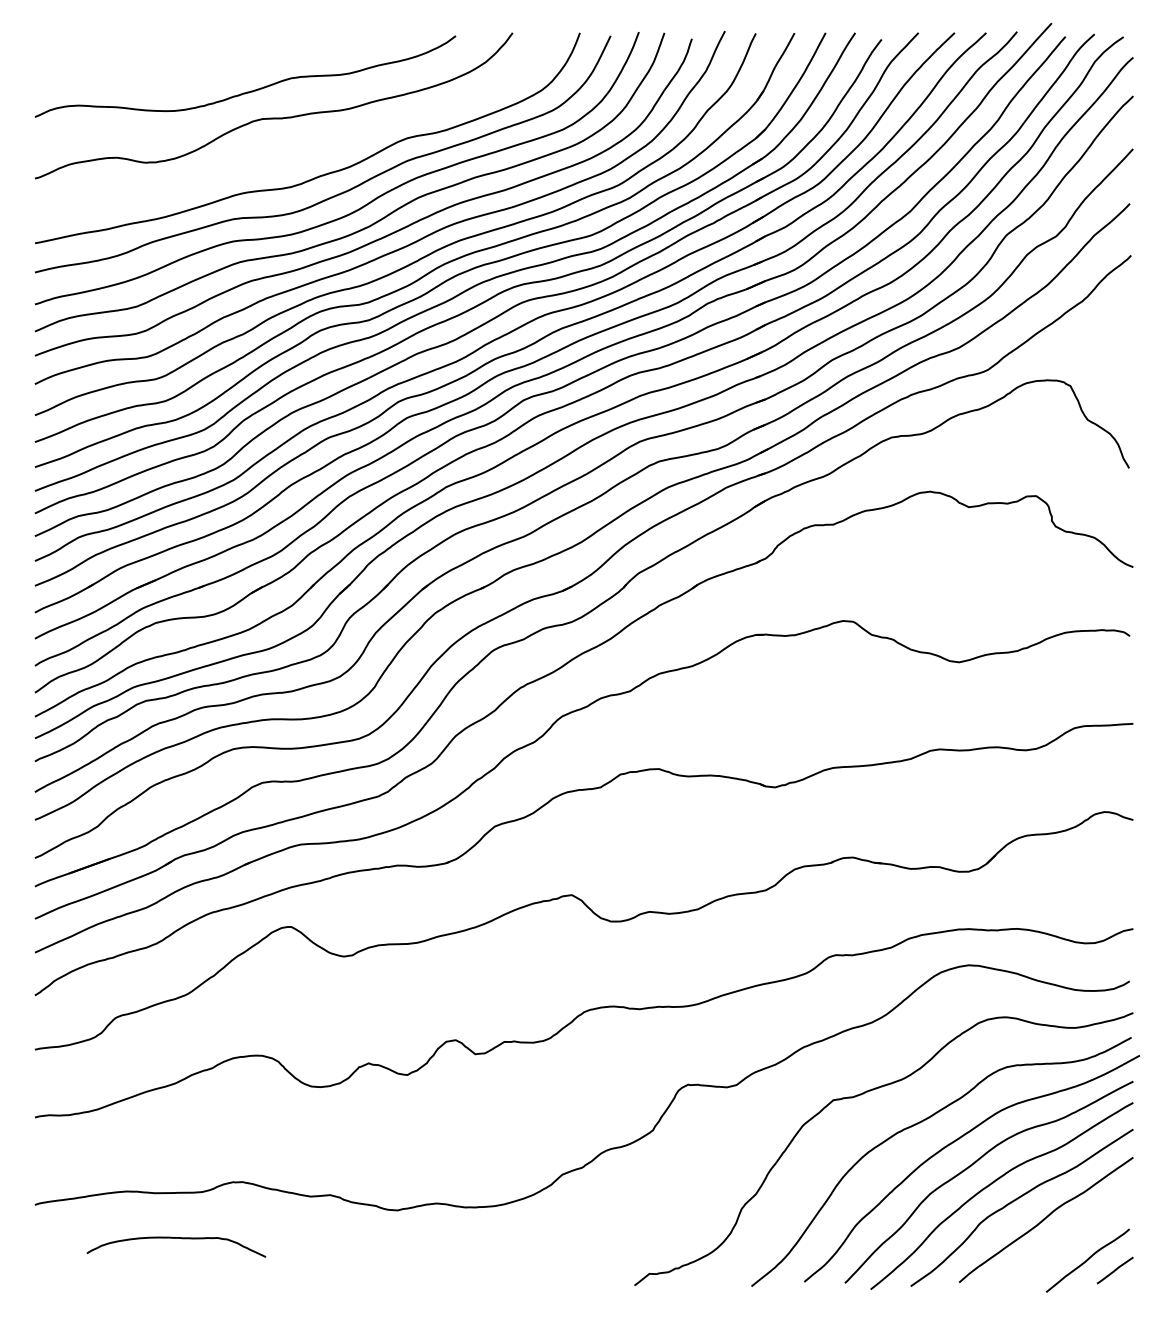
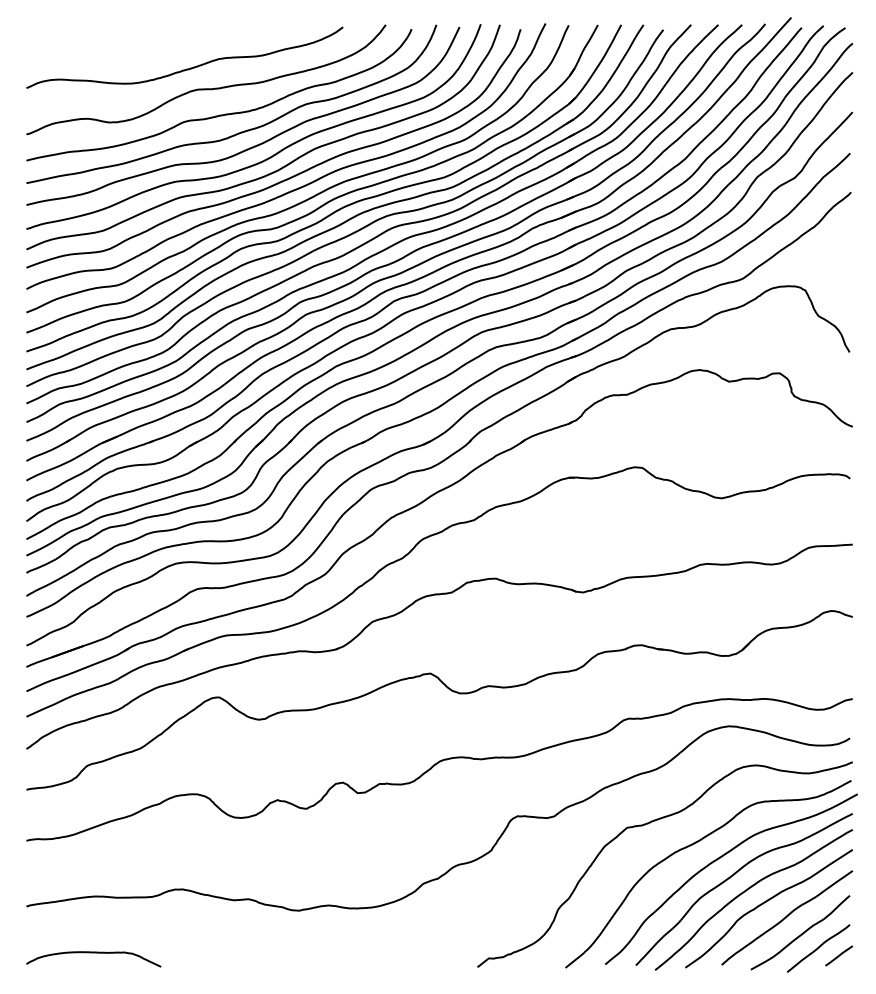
curve: (297, 151) -> (223, 114), added
curve: (176, 1238) -> (93, 952), moved
curve: (1065, 1240) -> (801, 933), added

